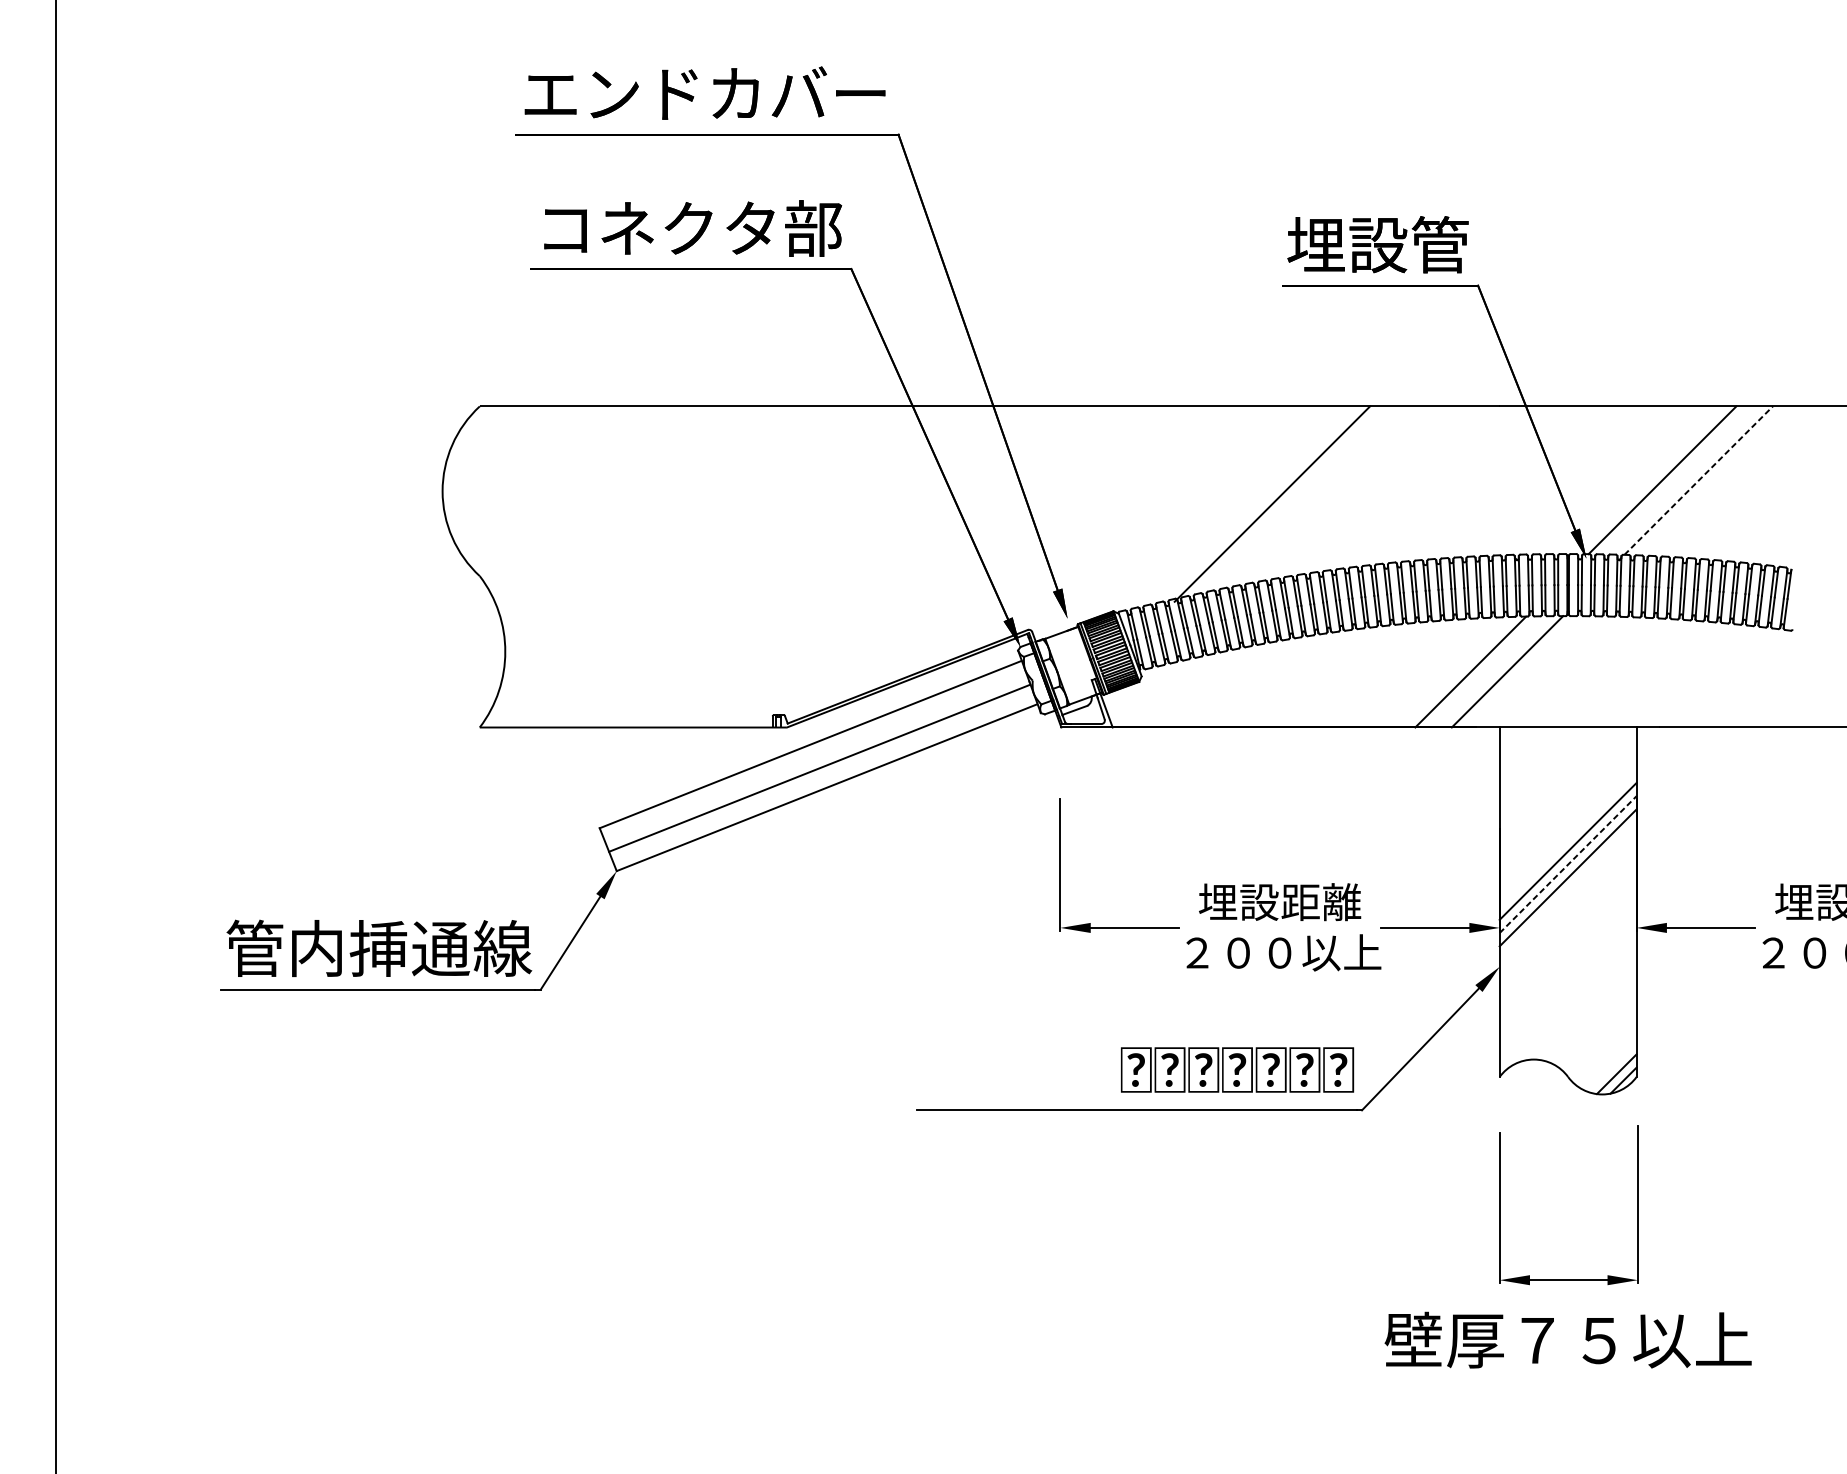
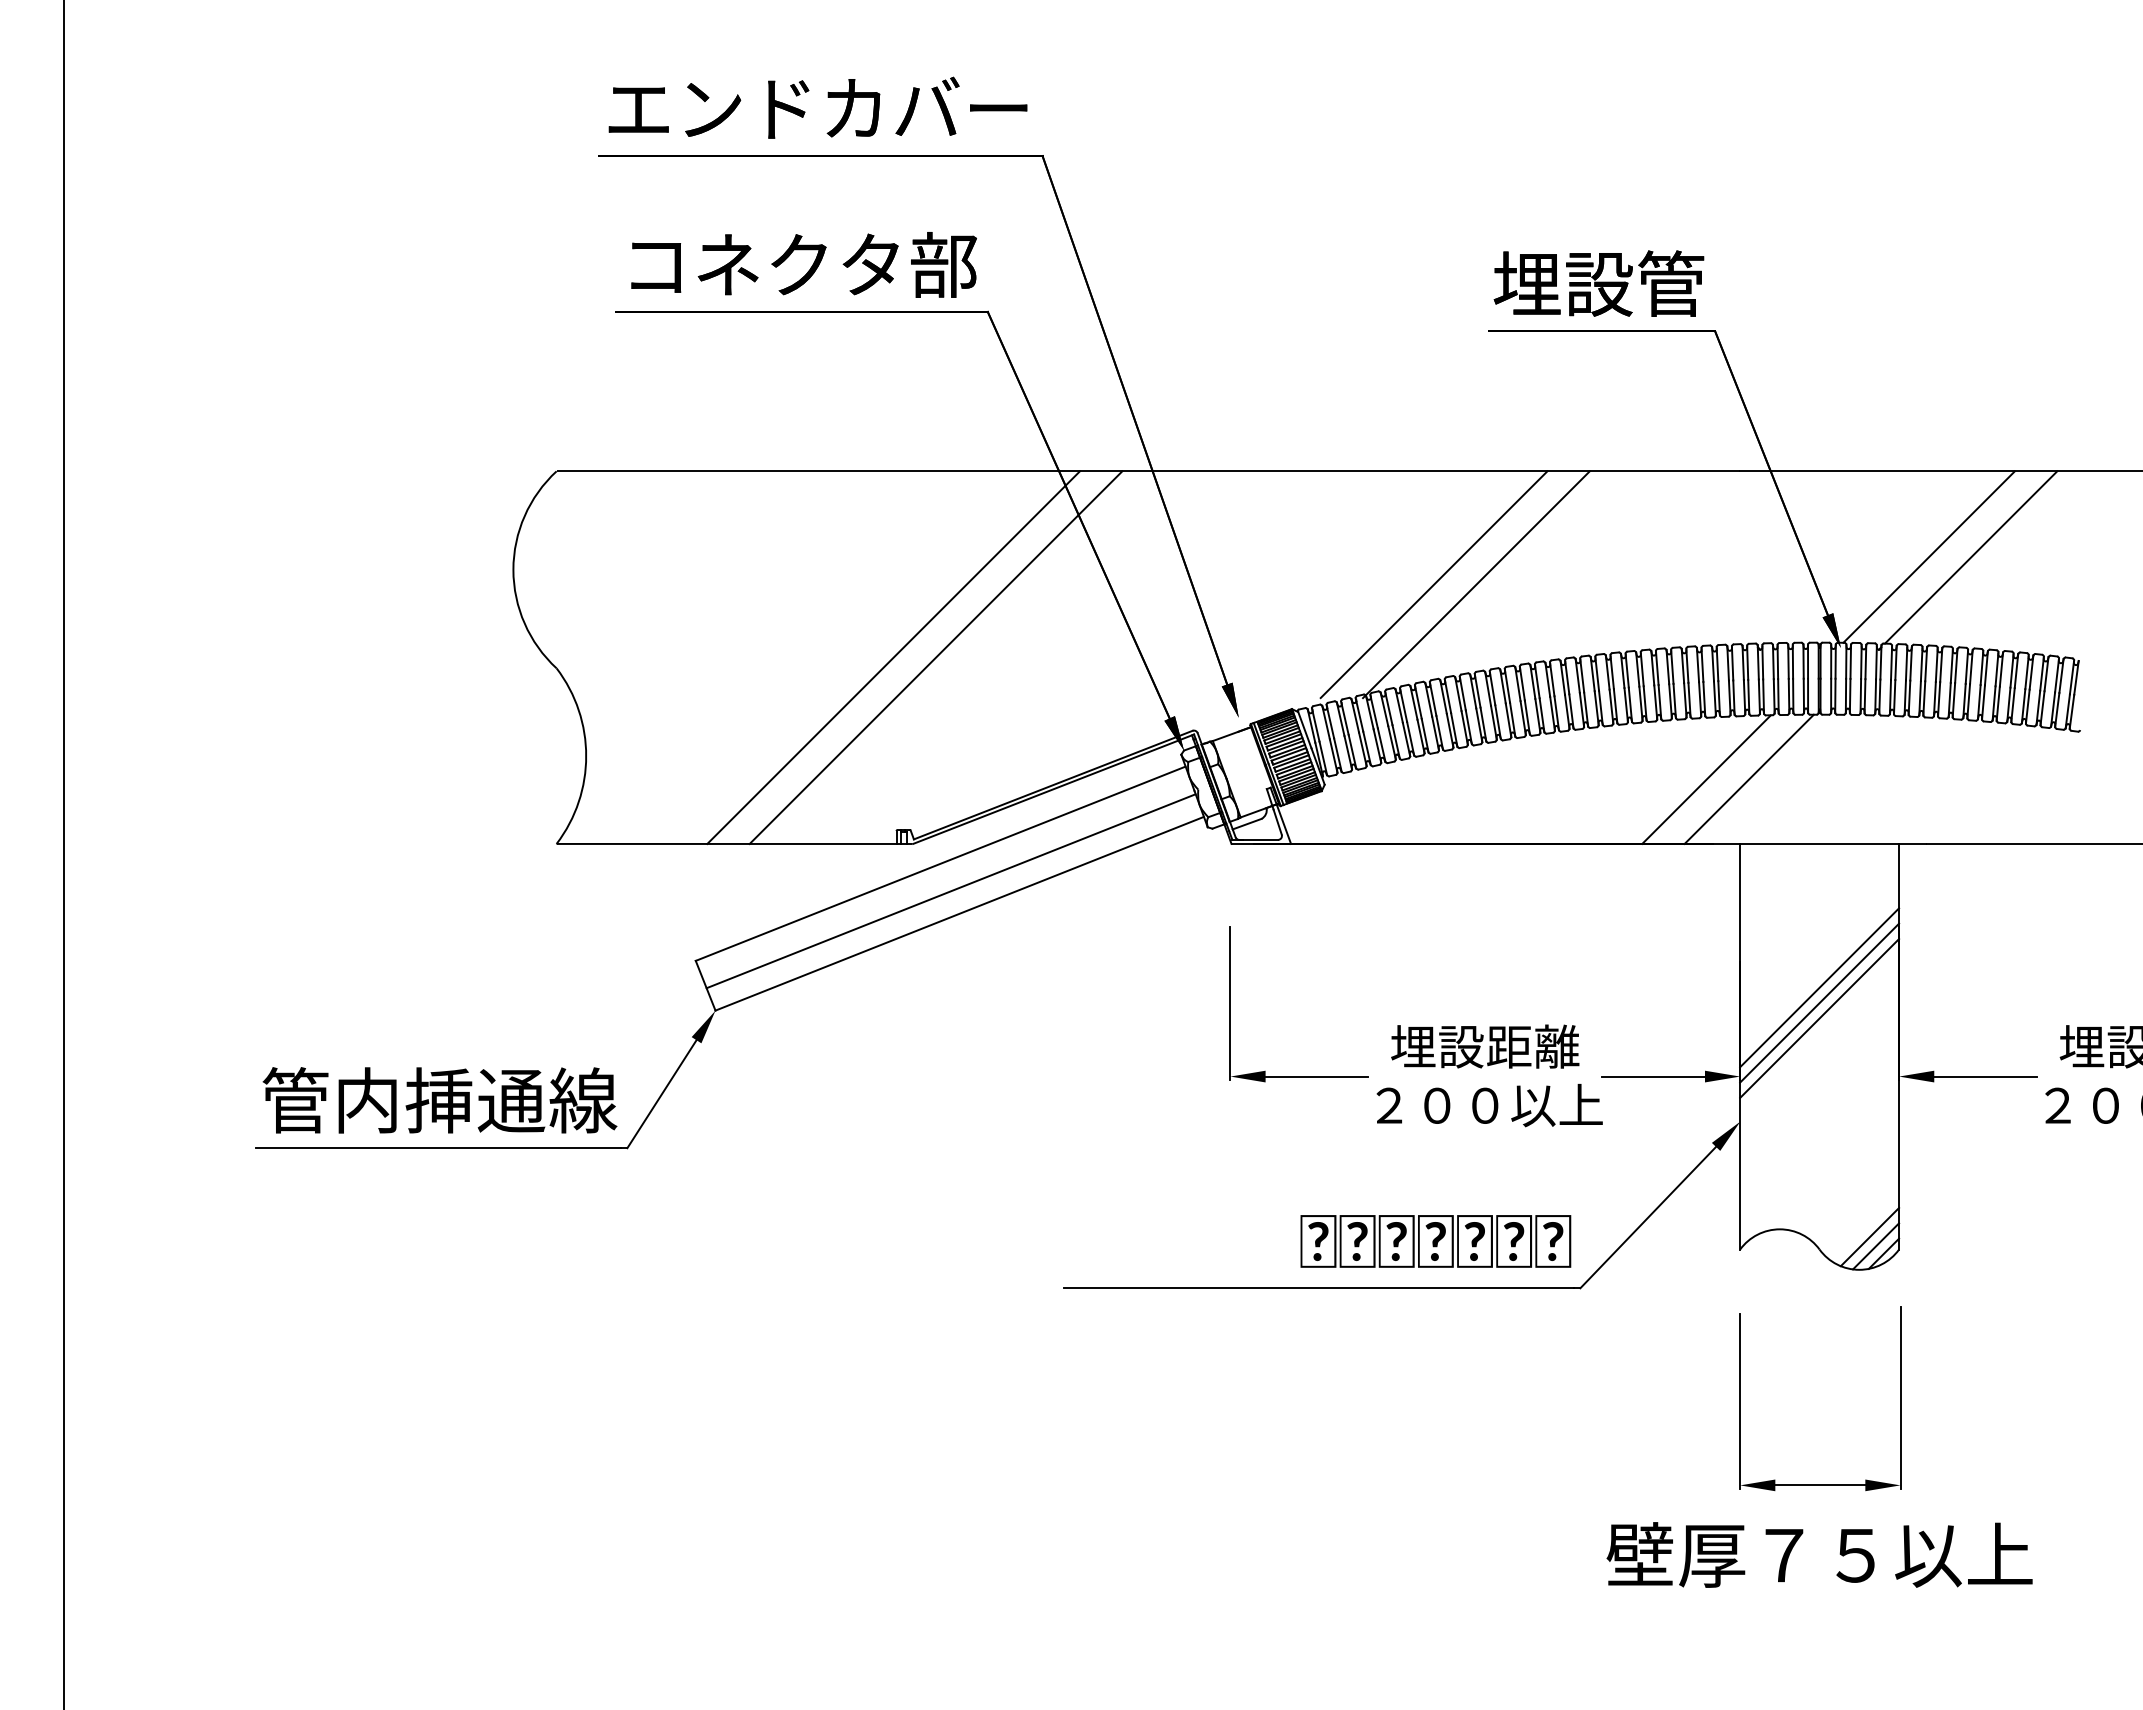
line: (1699, 480) -> (1971, 557), dashed -> solid
line: (1235, 503) -> (1433, 584), added
line: (770, 566) -> (893, 657), added
line: (806, 566) -> (935, 657), added
line: (1568, 864) -> (1819, 1002), dashed -> solid
line: (1611, 1065) -> (1869, 1236), added

